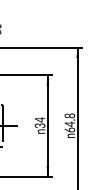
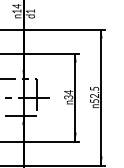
text: (69, 122) -> (94, 94), 64.8 -> 52.5

